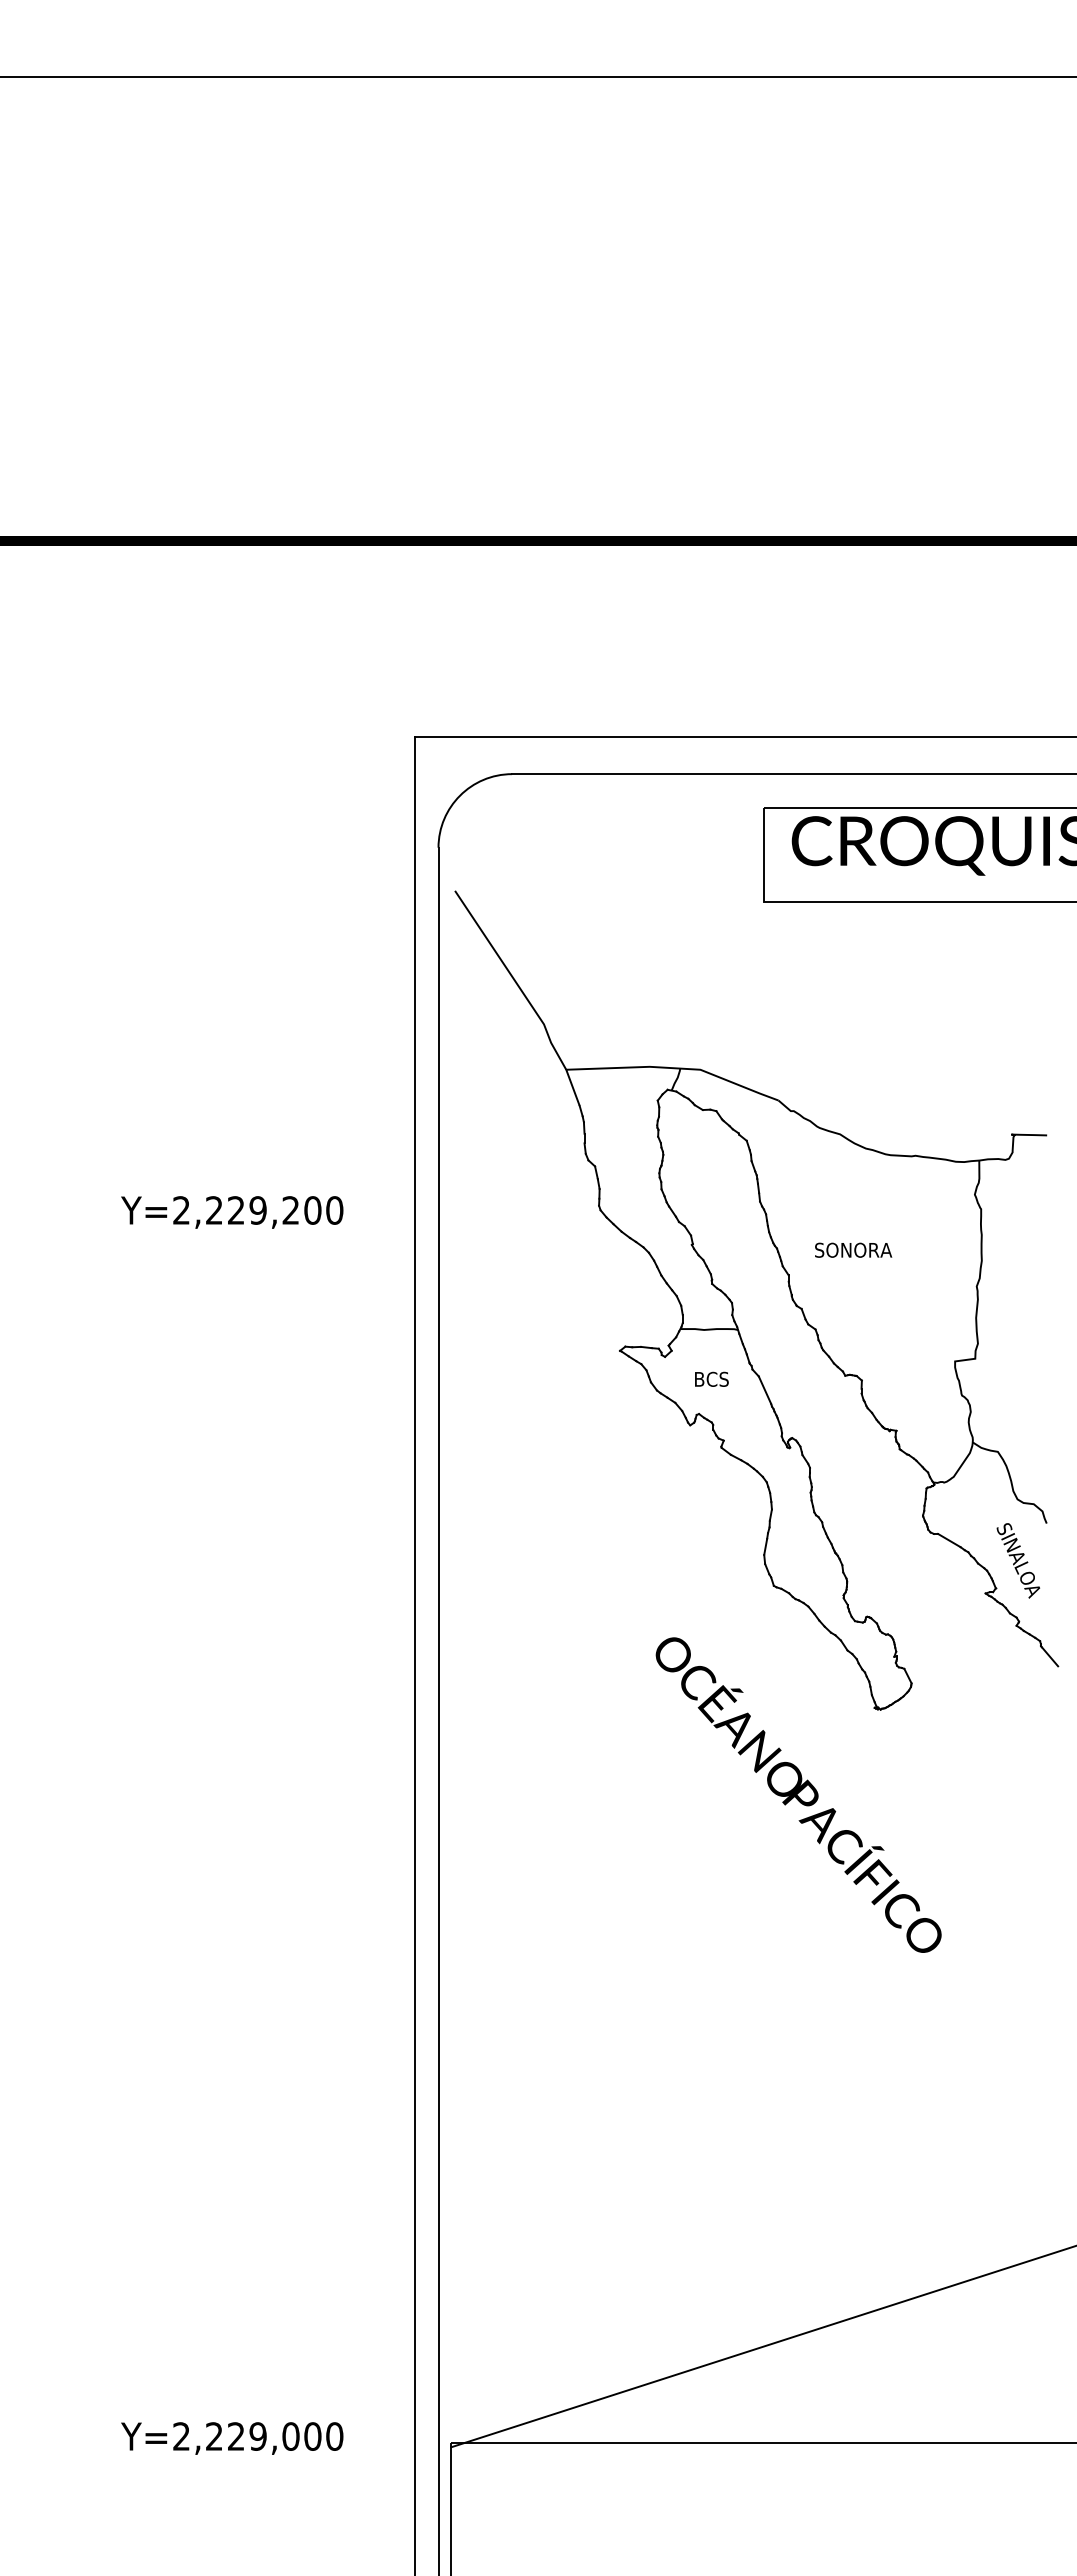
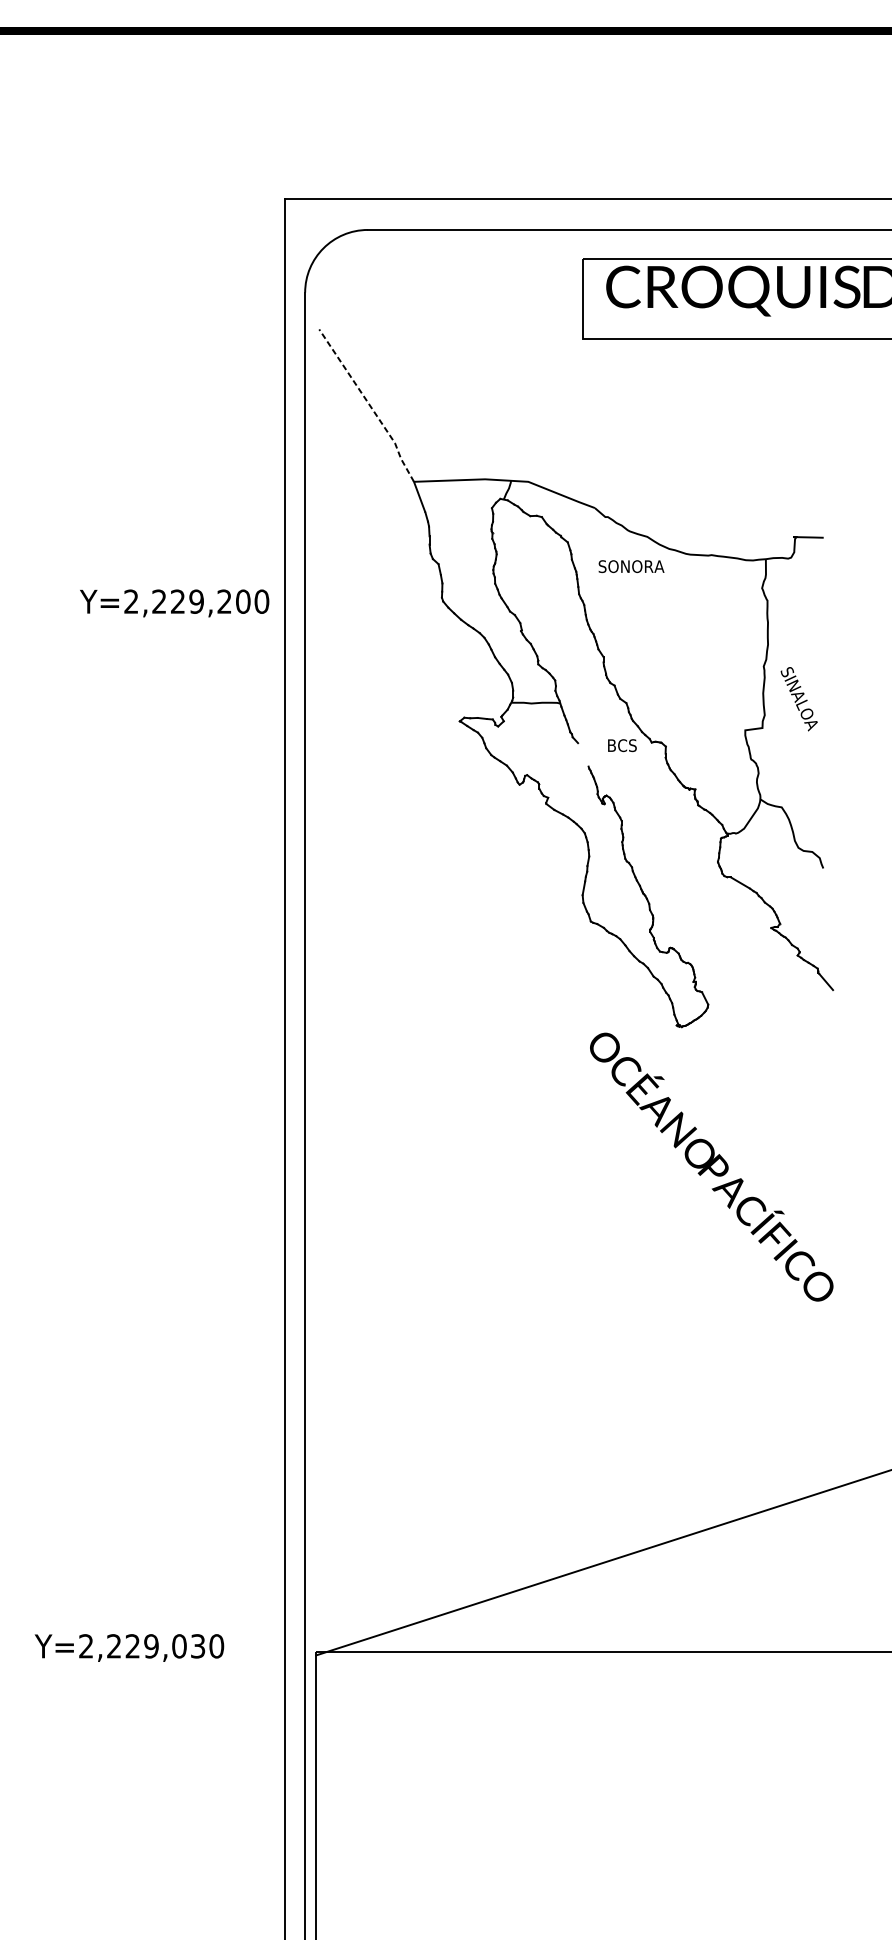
line: (514, 979) -> (369, 404), solid -> dashed
text: (232, 1212) -> (174, 603), moved
text: (853, 1249) -> (631, 565), moved
text: (711, 1378) -> (622, 744), moved
line: (764, 1389) -> (582, 754), removed
text: (1018, 1560) -> (799, 698), moved
text: (798, 1794) -> (711, 1166), moved
text: (312, 2436) -> (197, 1646), Y=2,229,000 -> Y=2,229,030

